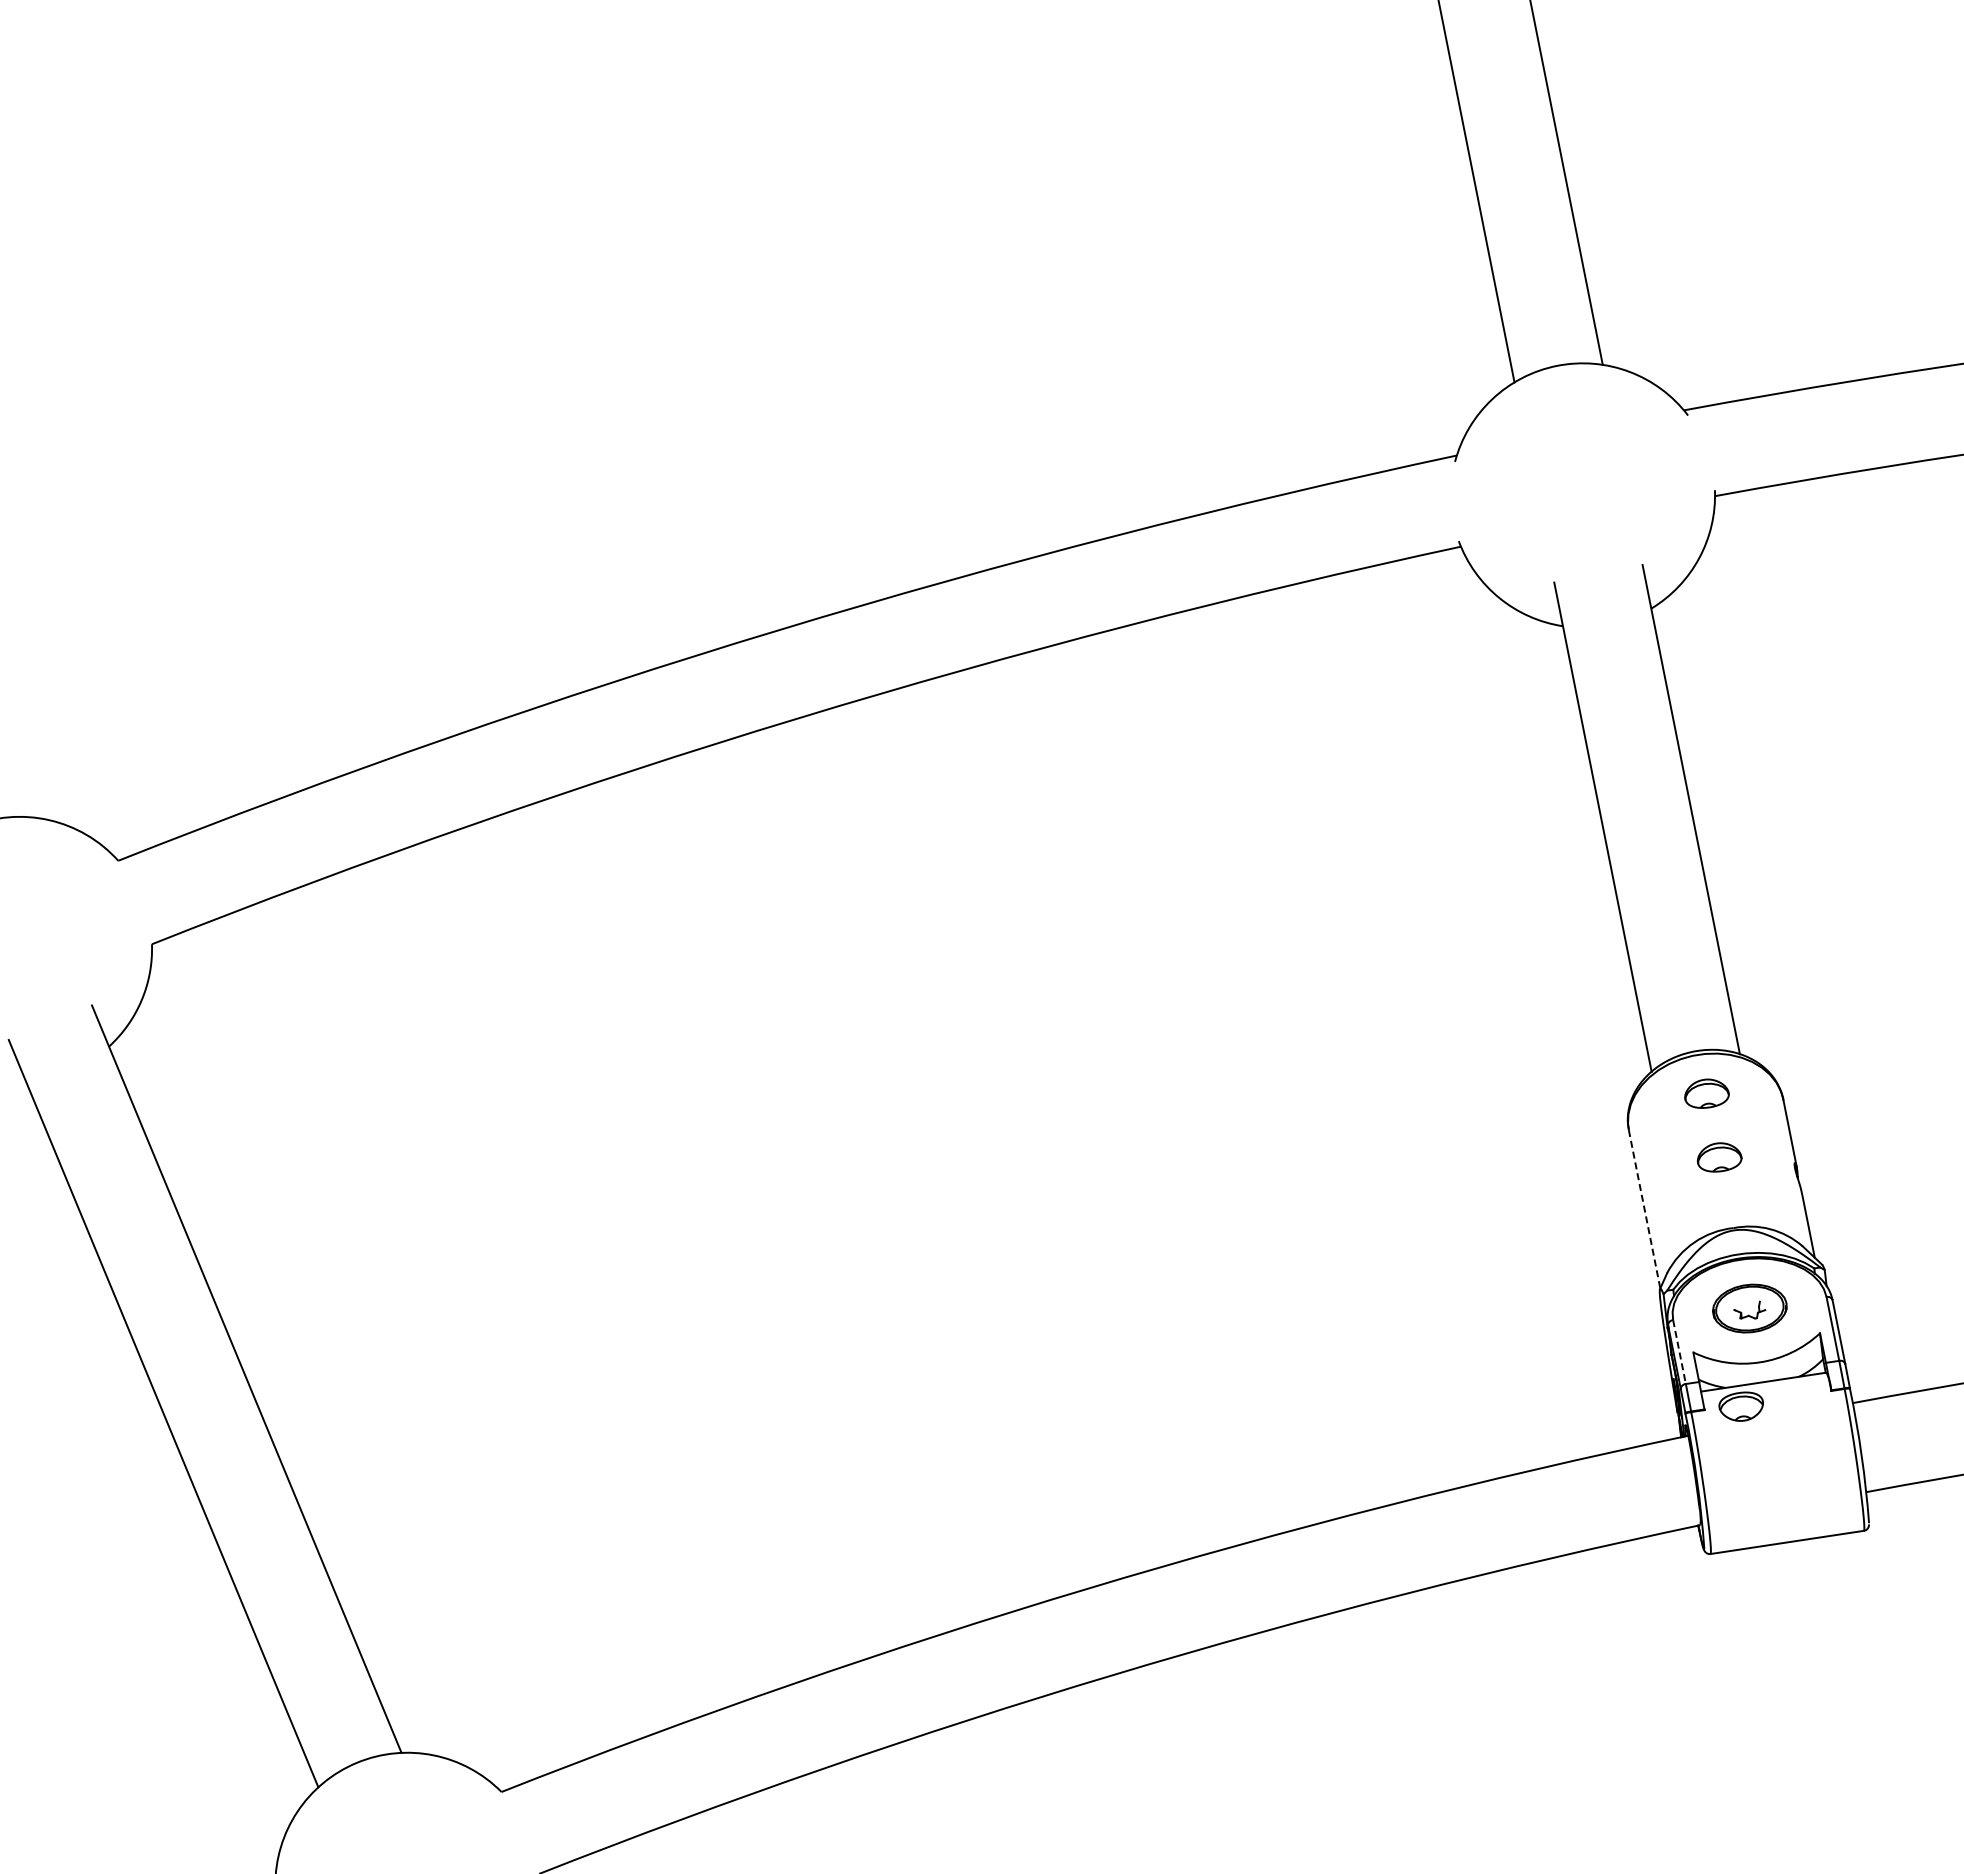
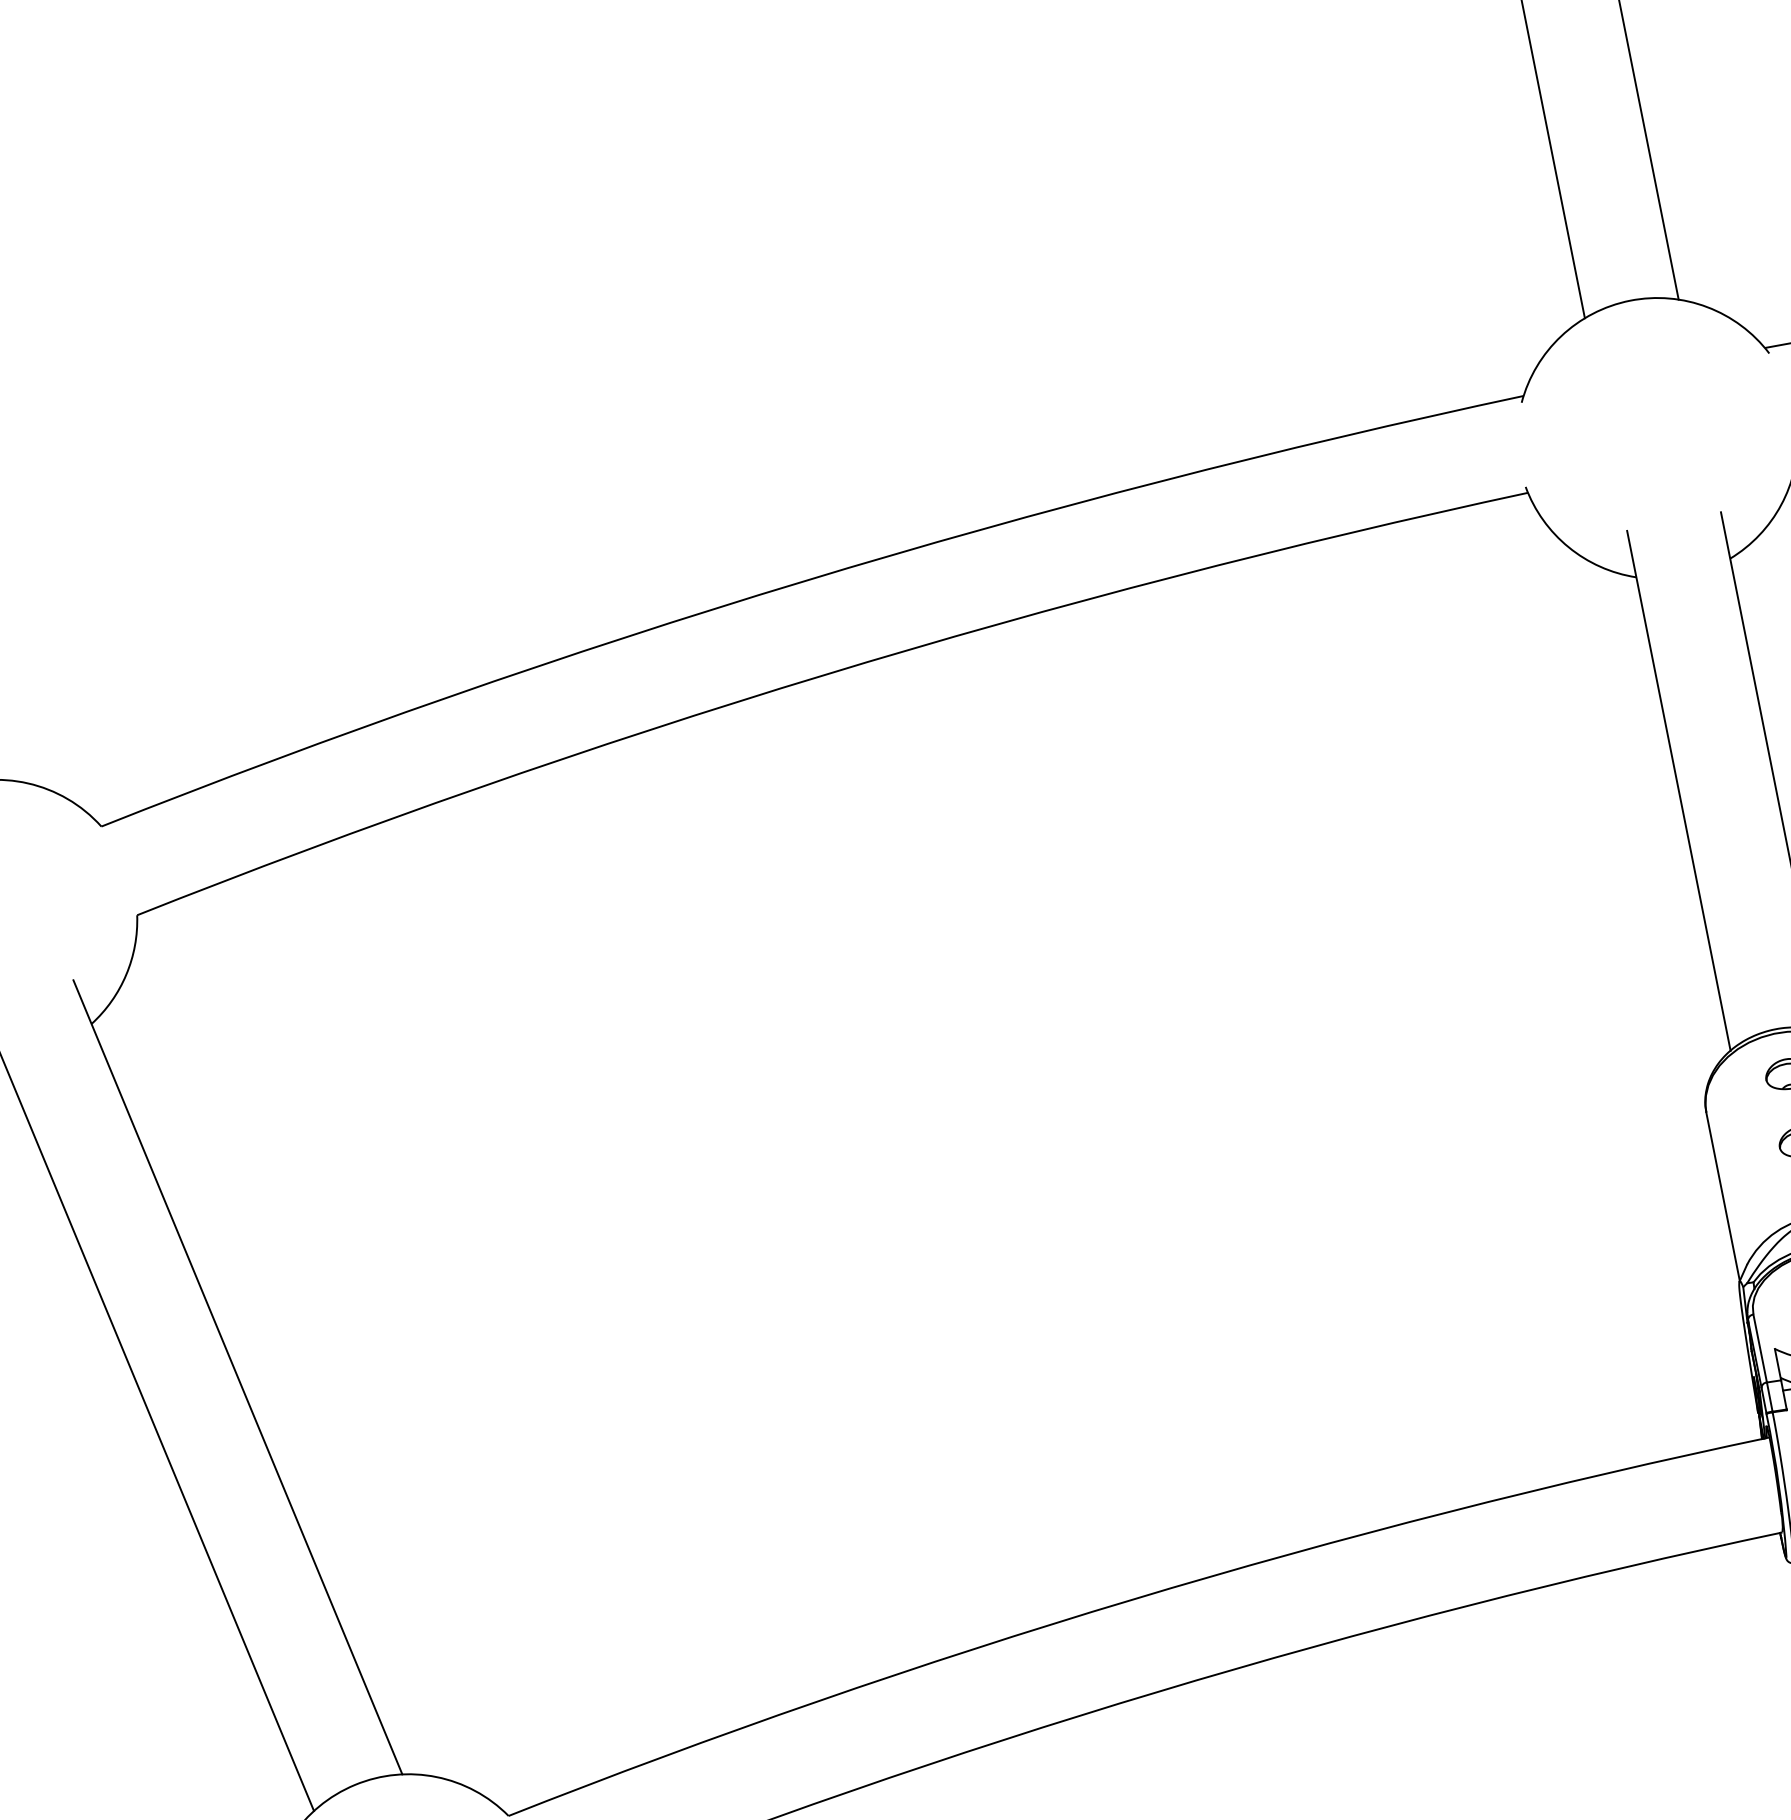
line: (1644, 1209) -> (1722, 1197), dashed -> solid
line: (1679, 1352) -> (1760, 1349), dashed -> solid

